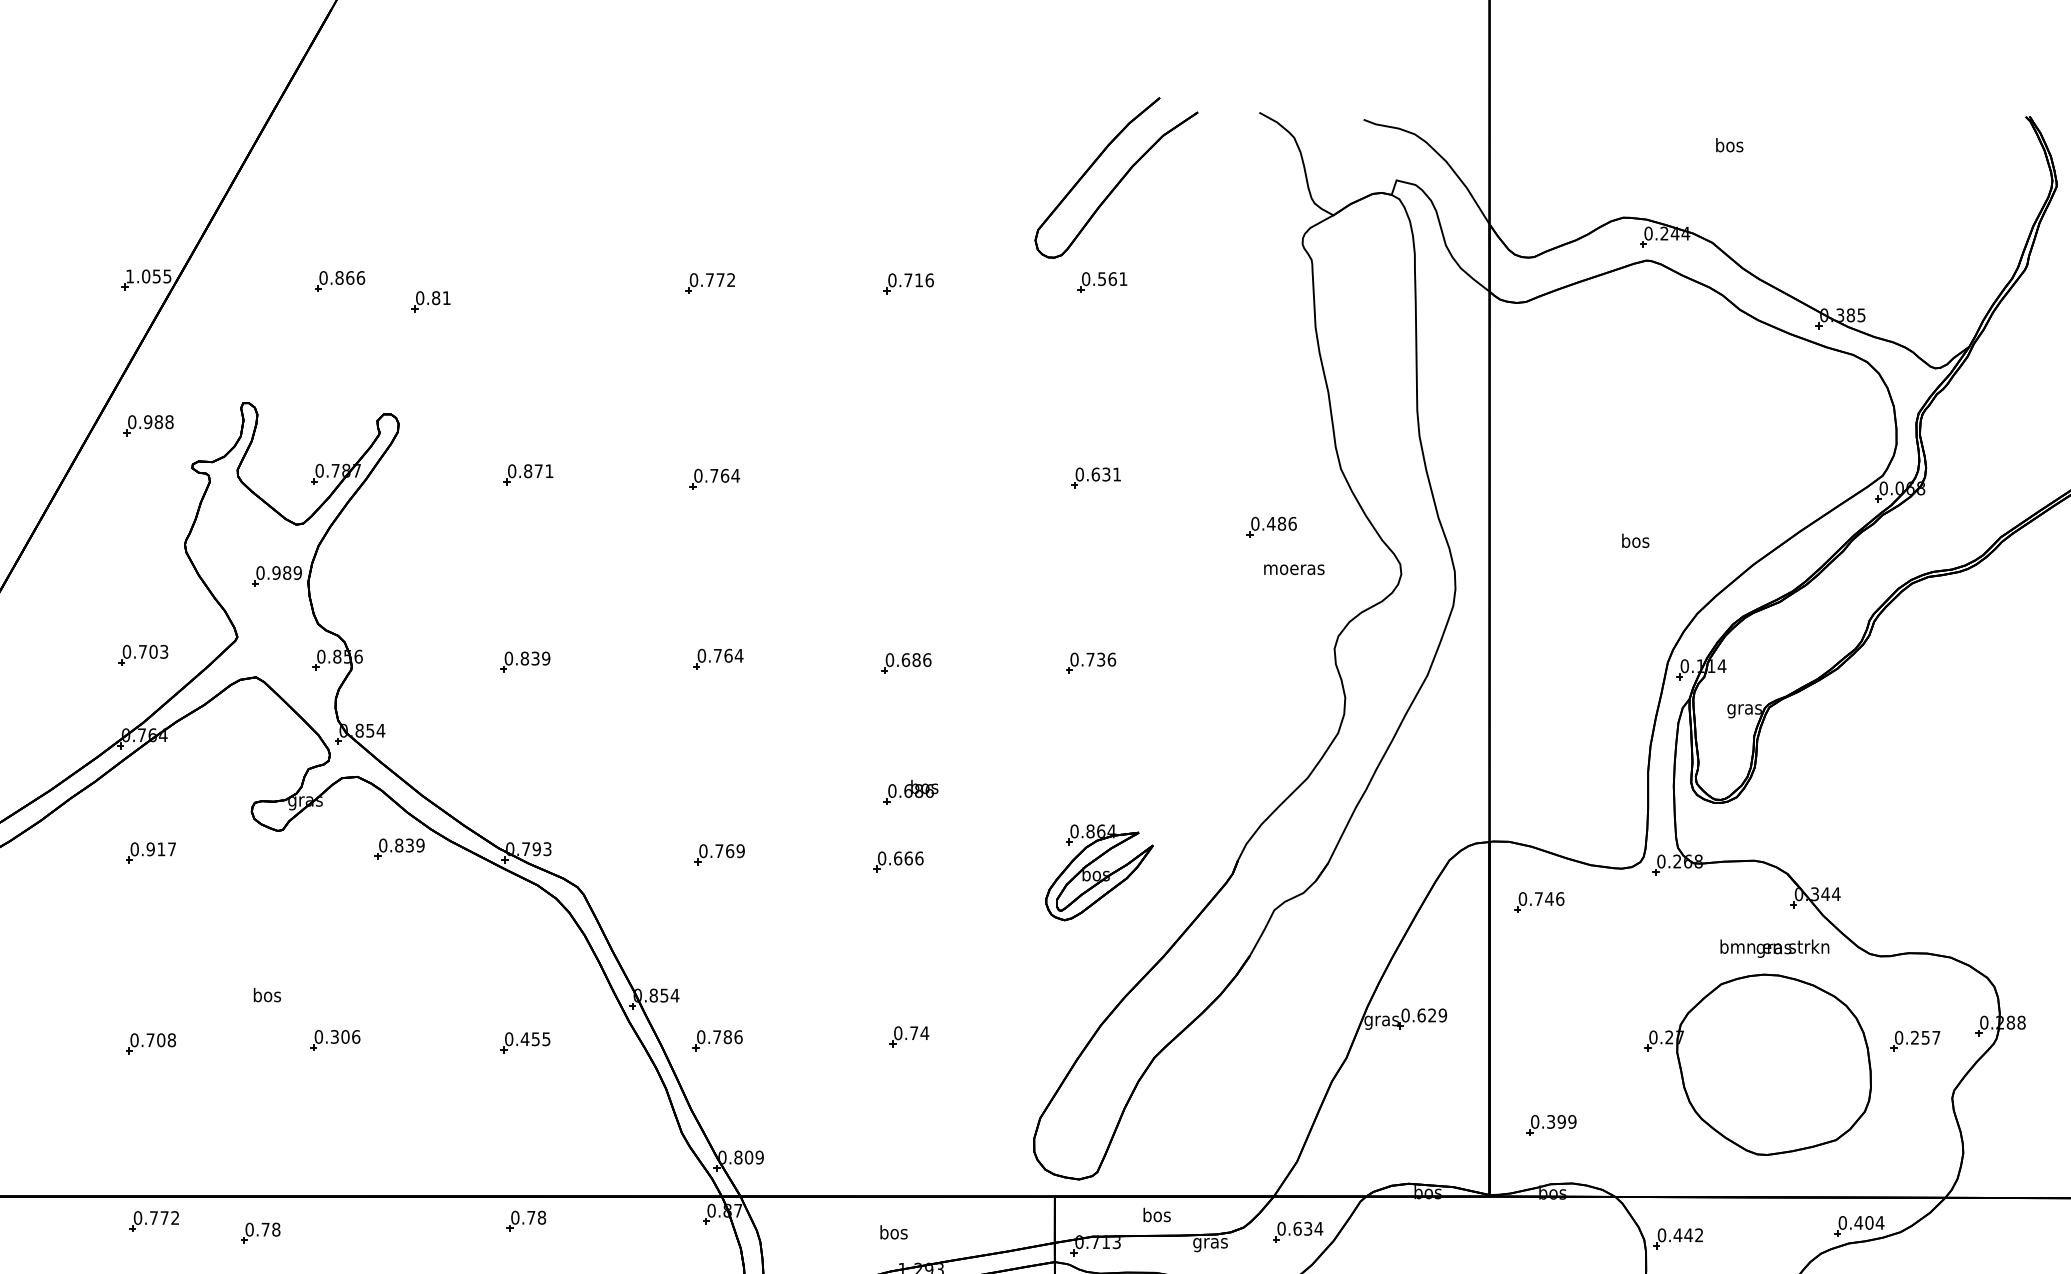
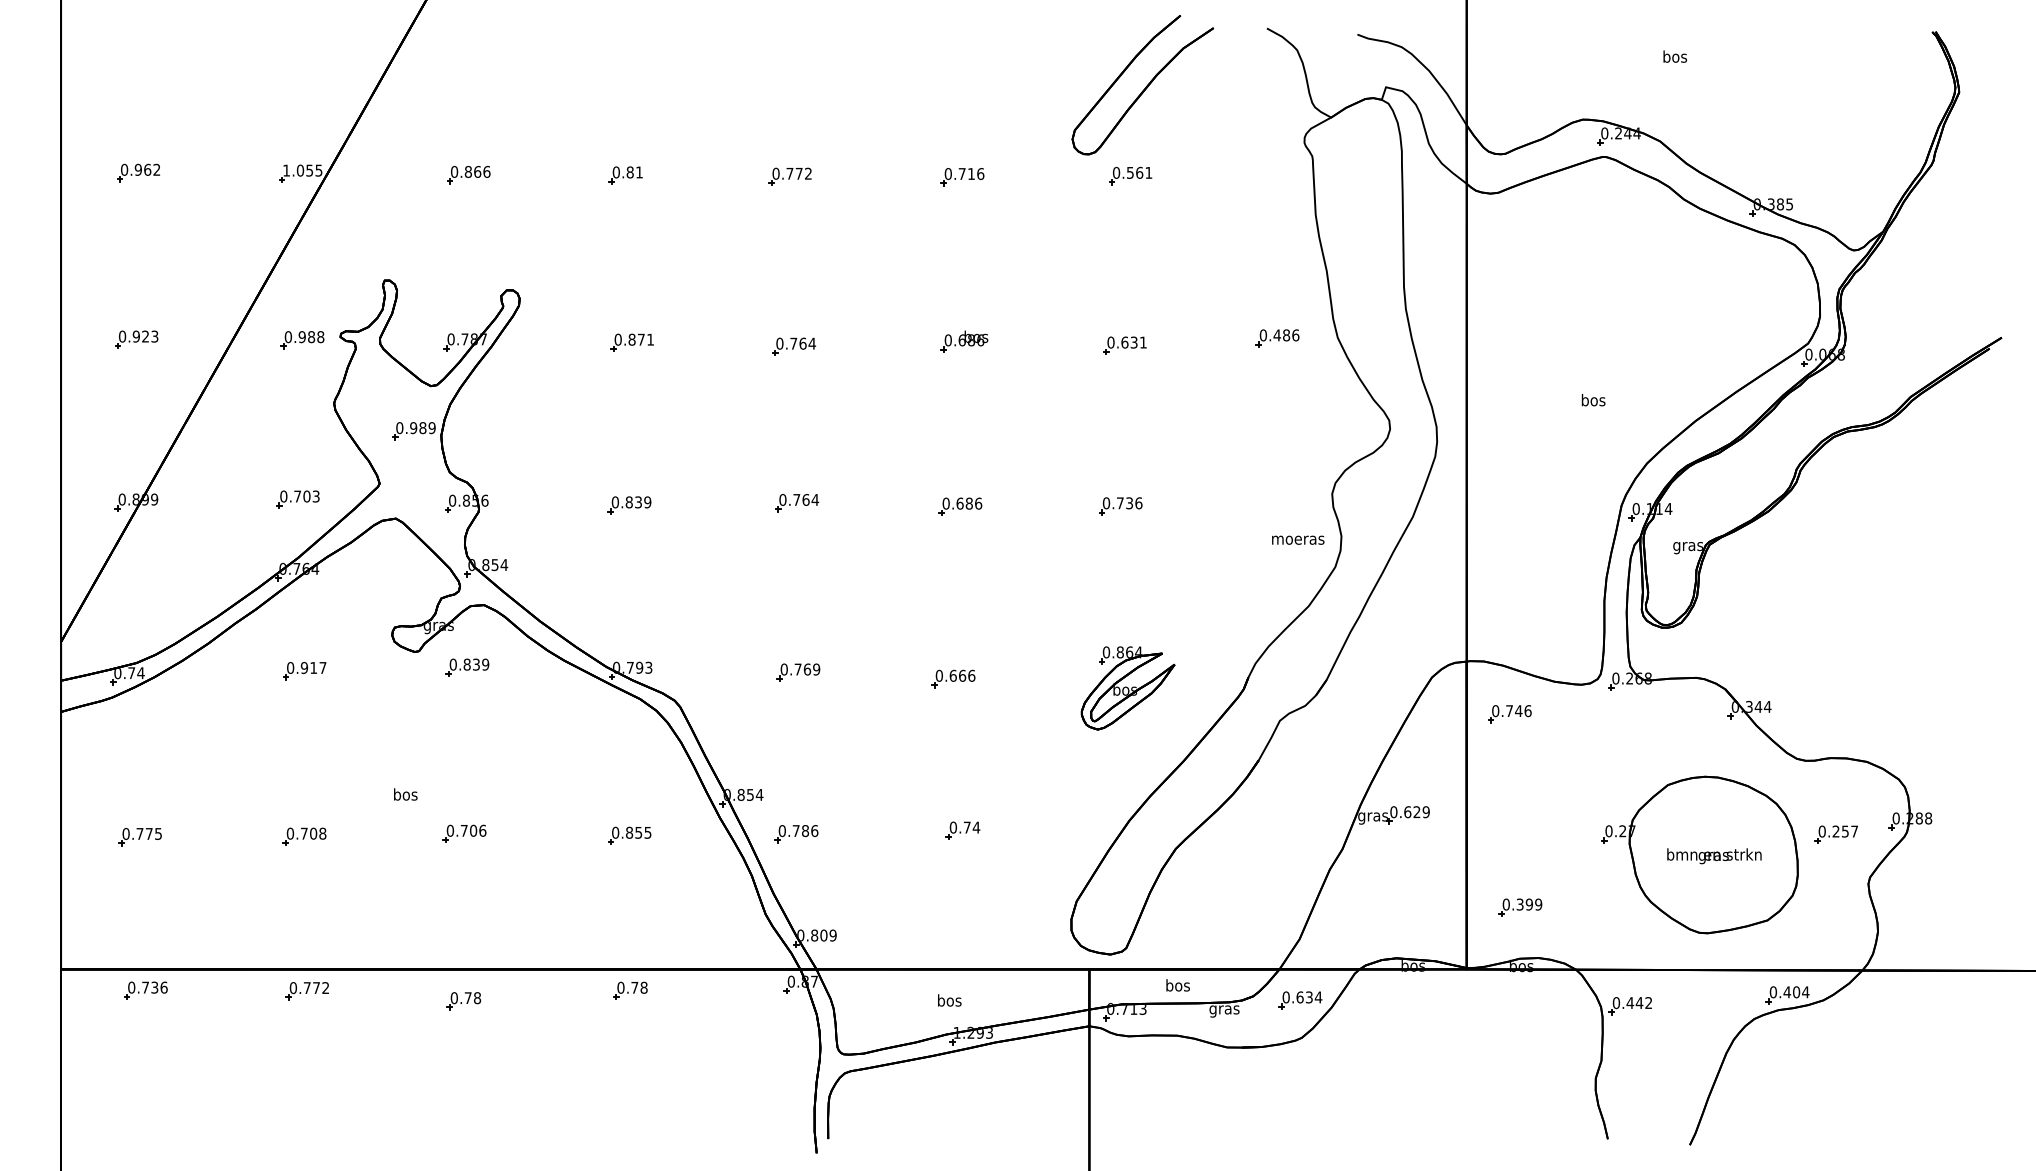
part: (430, 301) -> (625, 175), moved
part: (148, 426) -> (302, 340), moved
part: (1271, 527) -> (1277, 338), moved
text: (1294, 568) -> (1298, 539), moved
part: (911, 792) -> (964, 341), moved
part: (399, 848) -> (467, 667), moved
text: (1774, 949) -> (1714, 856), moved
text: (333, 1036) -> (463, 830), 0.306 -> 0.706
text: (525, 1038) -> (629, 832), 0.455 -> 0.855
part: (260, 1233) -> (463, 1001), moved

